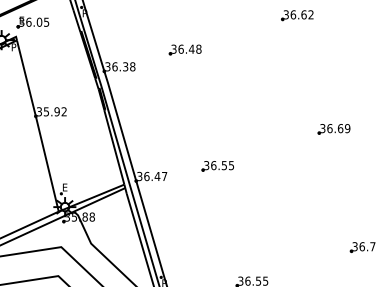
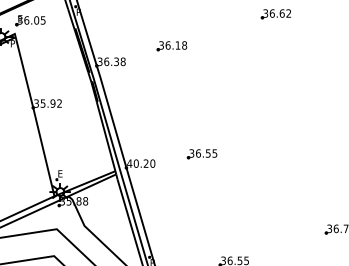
text: (191, 48) -> (177, 44), 36.48 -> 36.18
part: (333, 129) -> (309, 120), removed
text: (152, 176) -> (141, 163), 36.47 -> 40.20

